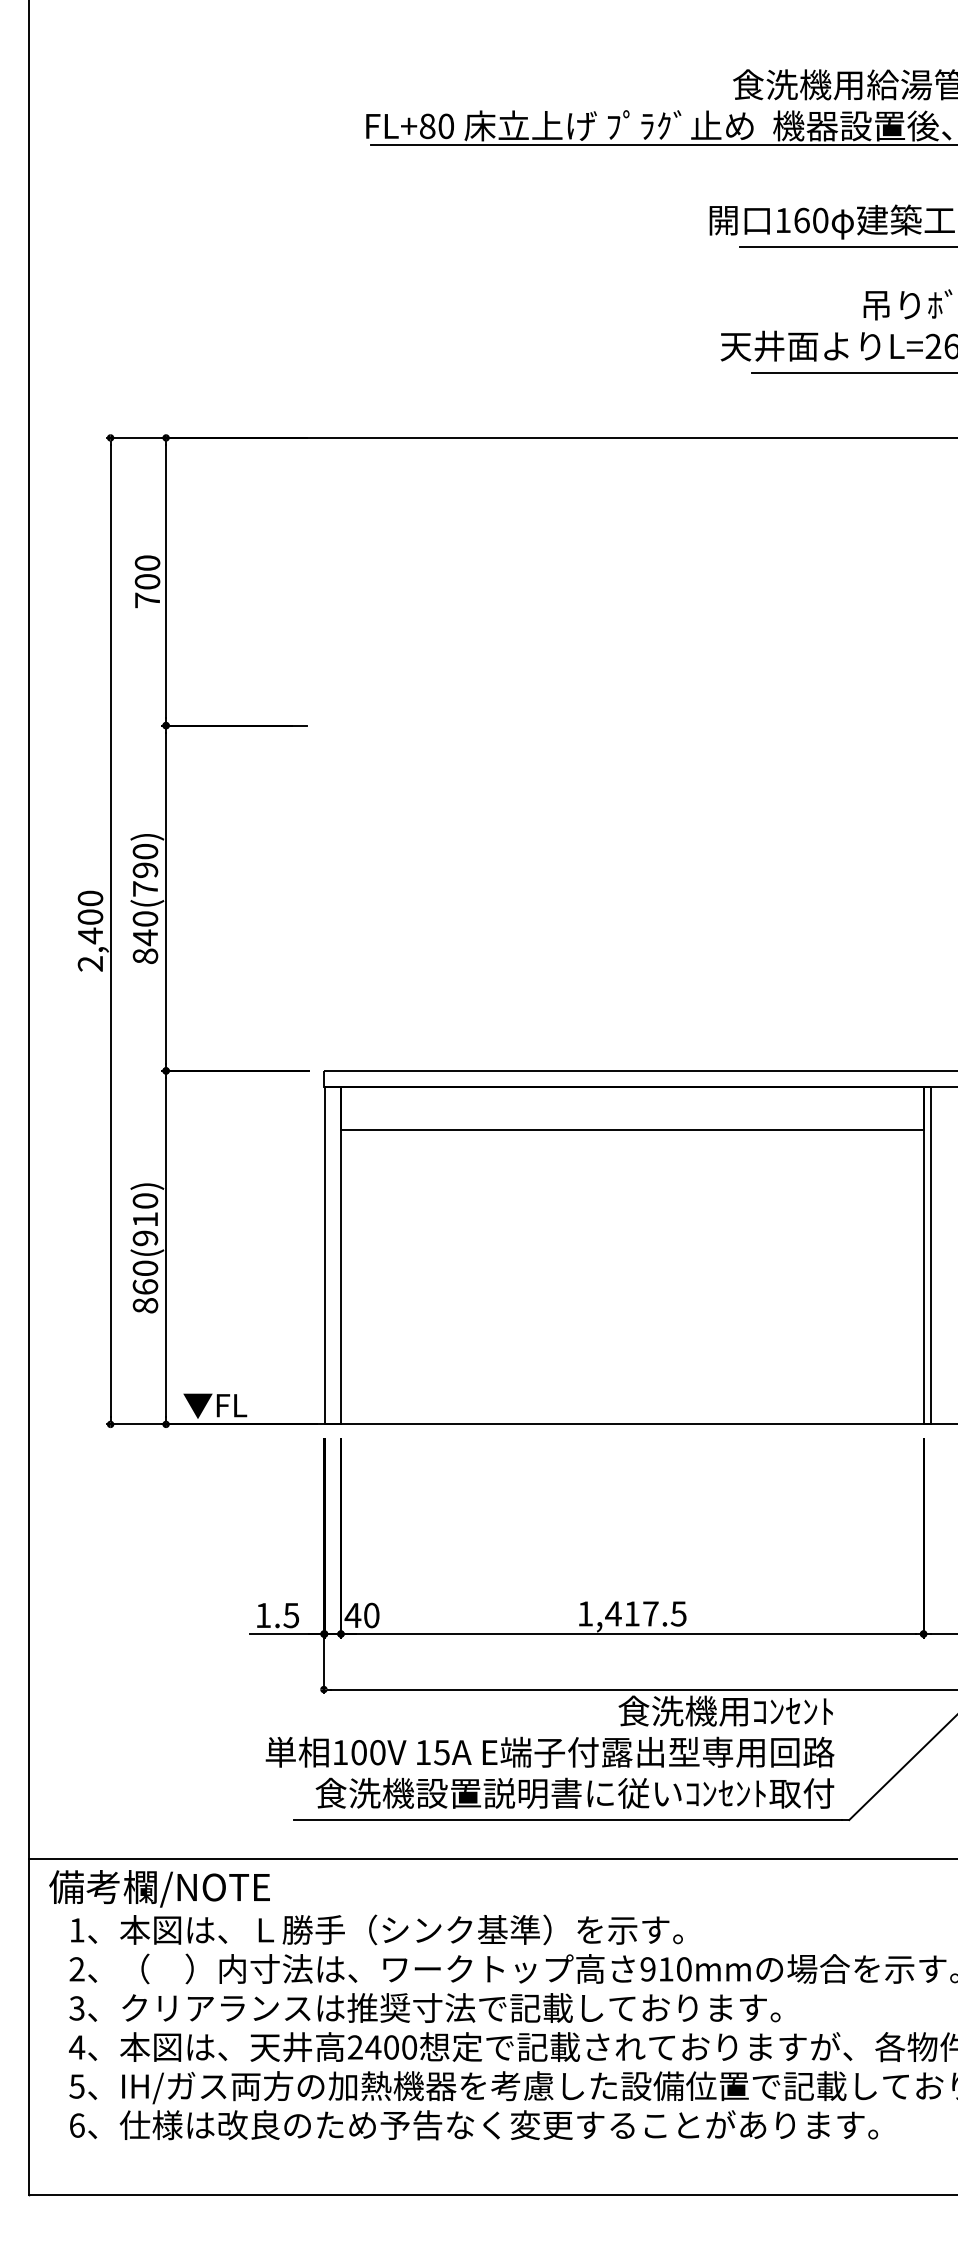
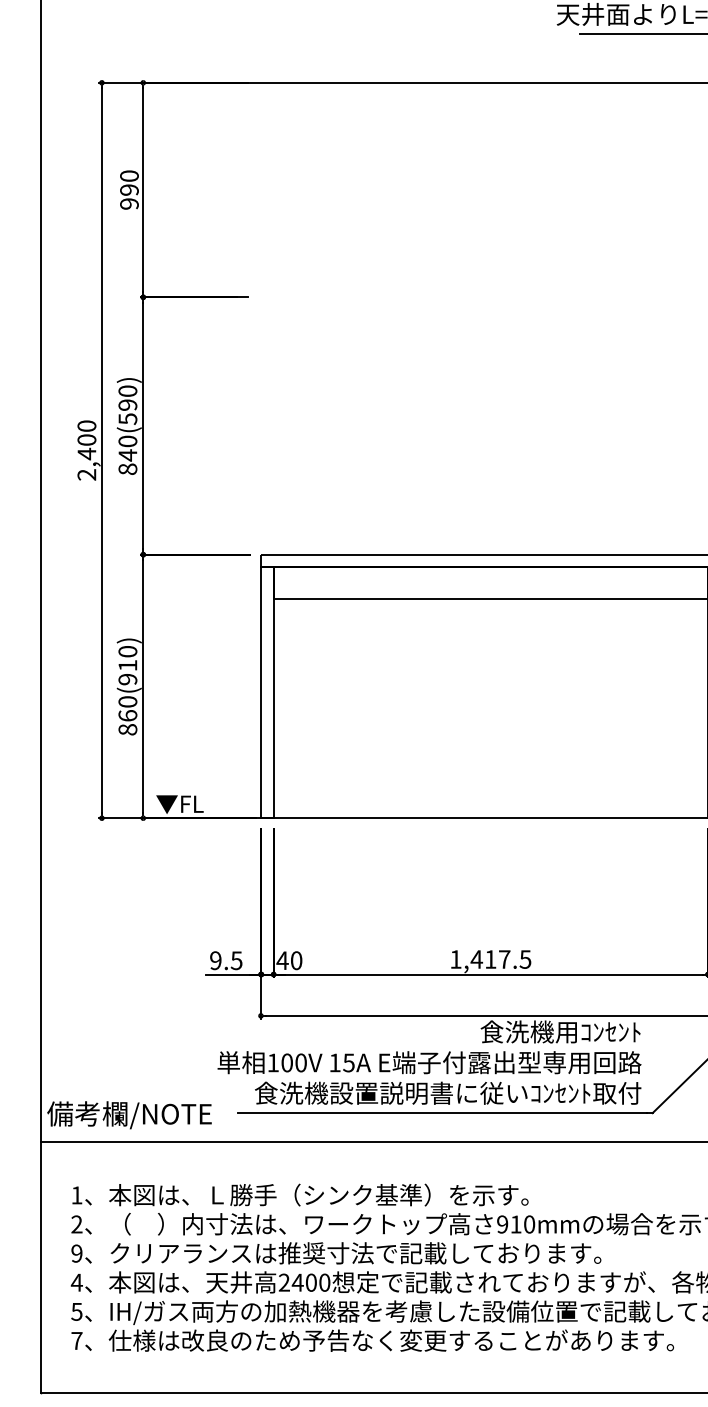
text: (147, 591) -> (129, 197), 700 -> 990
text: (145, 888) -> (127, 418), 840(790) -> 840(590)
text: (262, 1615) -> (215, 960), 1.5 -> 9.5
text: (159, 1888) -> (129, 1115), moved
text: (76, 2008) -> (76, 1253), 3 -> 9
text: (76, 2125) -> (76, 1340), 6 -> 7

